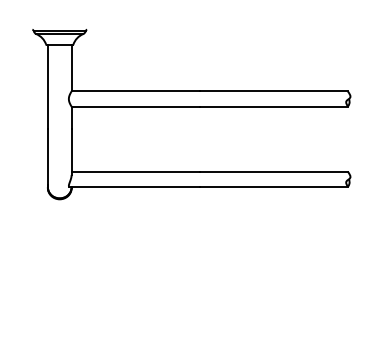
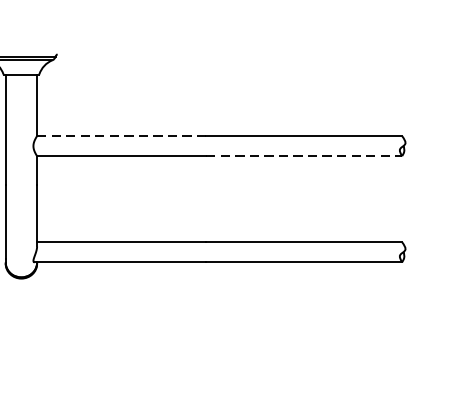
line: (135, 91) -> (121, 136), solid -> dashed
line: (274, 106) -> (305, 155), solid -> dashed

